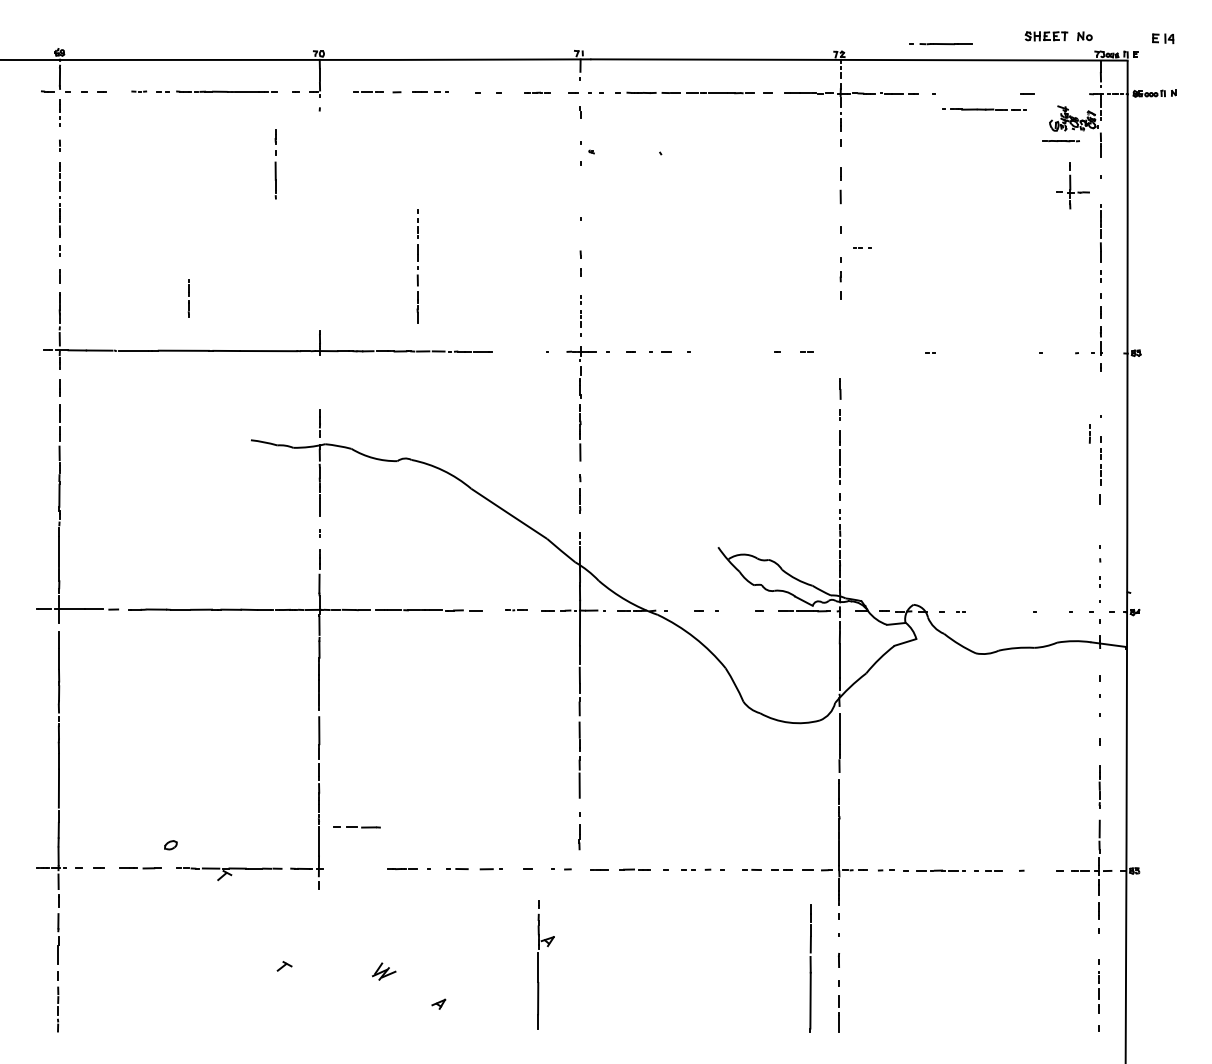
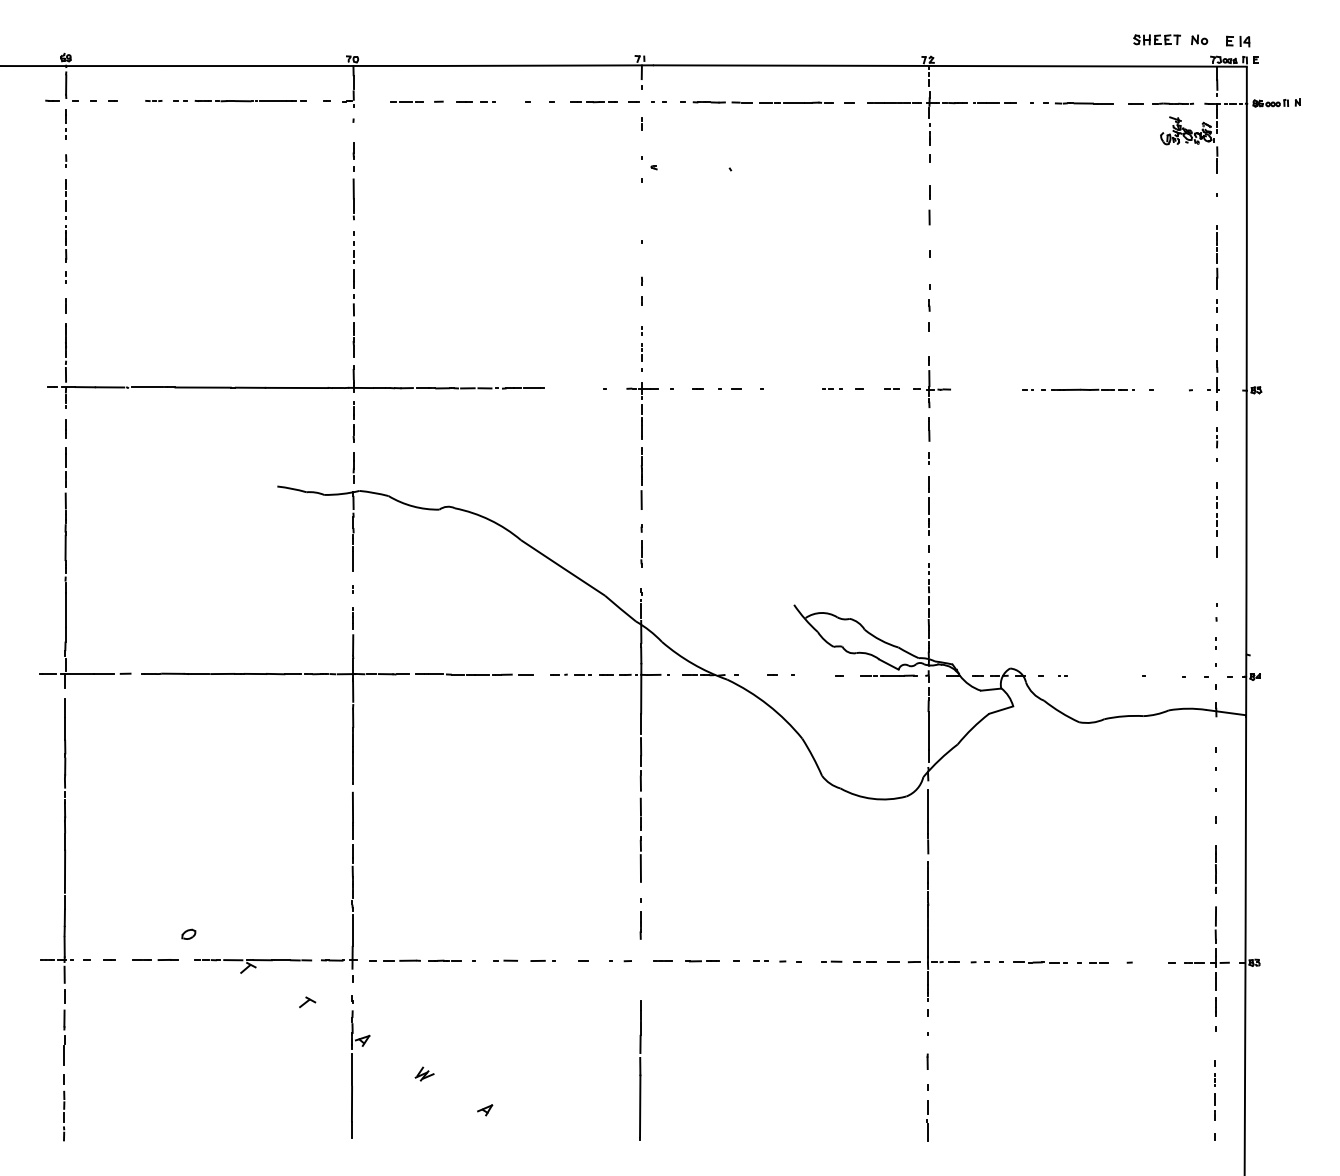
part: (1163, 38) -> (1238, 41), moved
line: (941, 44) -> (1078, 103), moved
part: (536, 92) -> (593, 102), size x1.67
line: (983, 109) -> (1087, 389), moved
line: (1060, 140) -> (1172, 103), moved
line: (275, 164) -> (353, 181), moved
part: (1072, 186) -> (931, 382), moved
line: (862, 247) -> (832, 388), moved
part: (417, 266) -> (353, 294), moved
line: (188, 296) -> (353, 419), moved
part: (1090, 433) -> (1217, 437), moved
part: (516, 610) -> (570, 674), size x1.67
line: (356, 827) -> (394, 960), moved
part: (538, 964) -> (352, 1066), moved
part: (284, 965) -> (307, 1001), moved
line: (810, 968) -> (640, 1070), moved
part: (383, 971) -> (424, 1073), size x0.71

